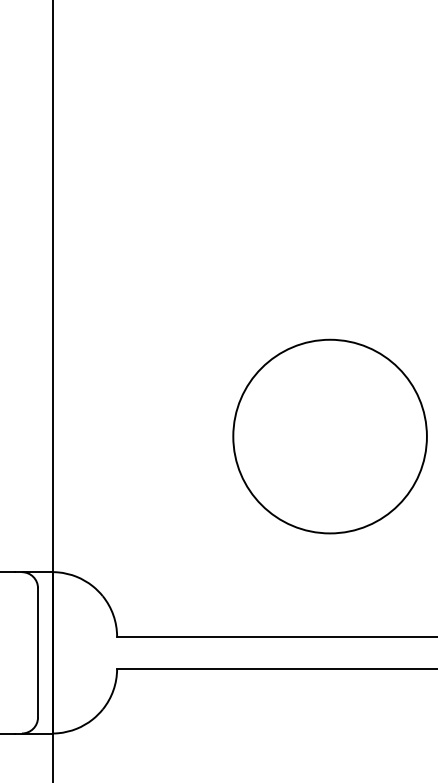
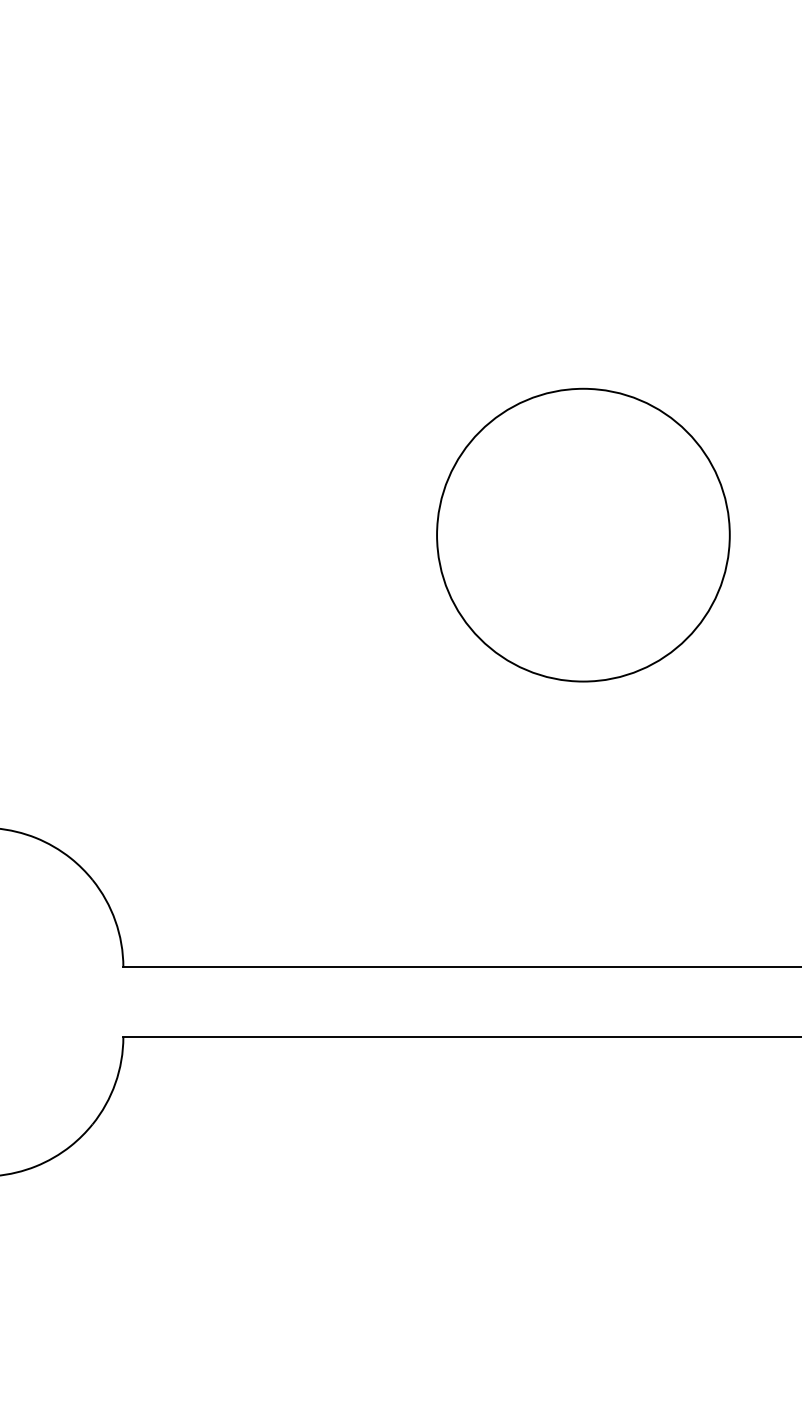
circle: (329, 436) -> (582, 534), size x0.7

